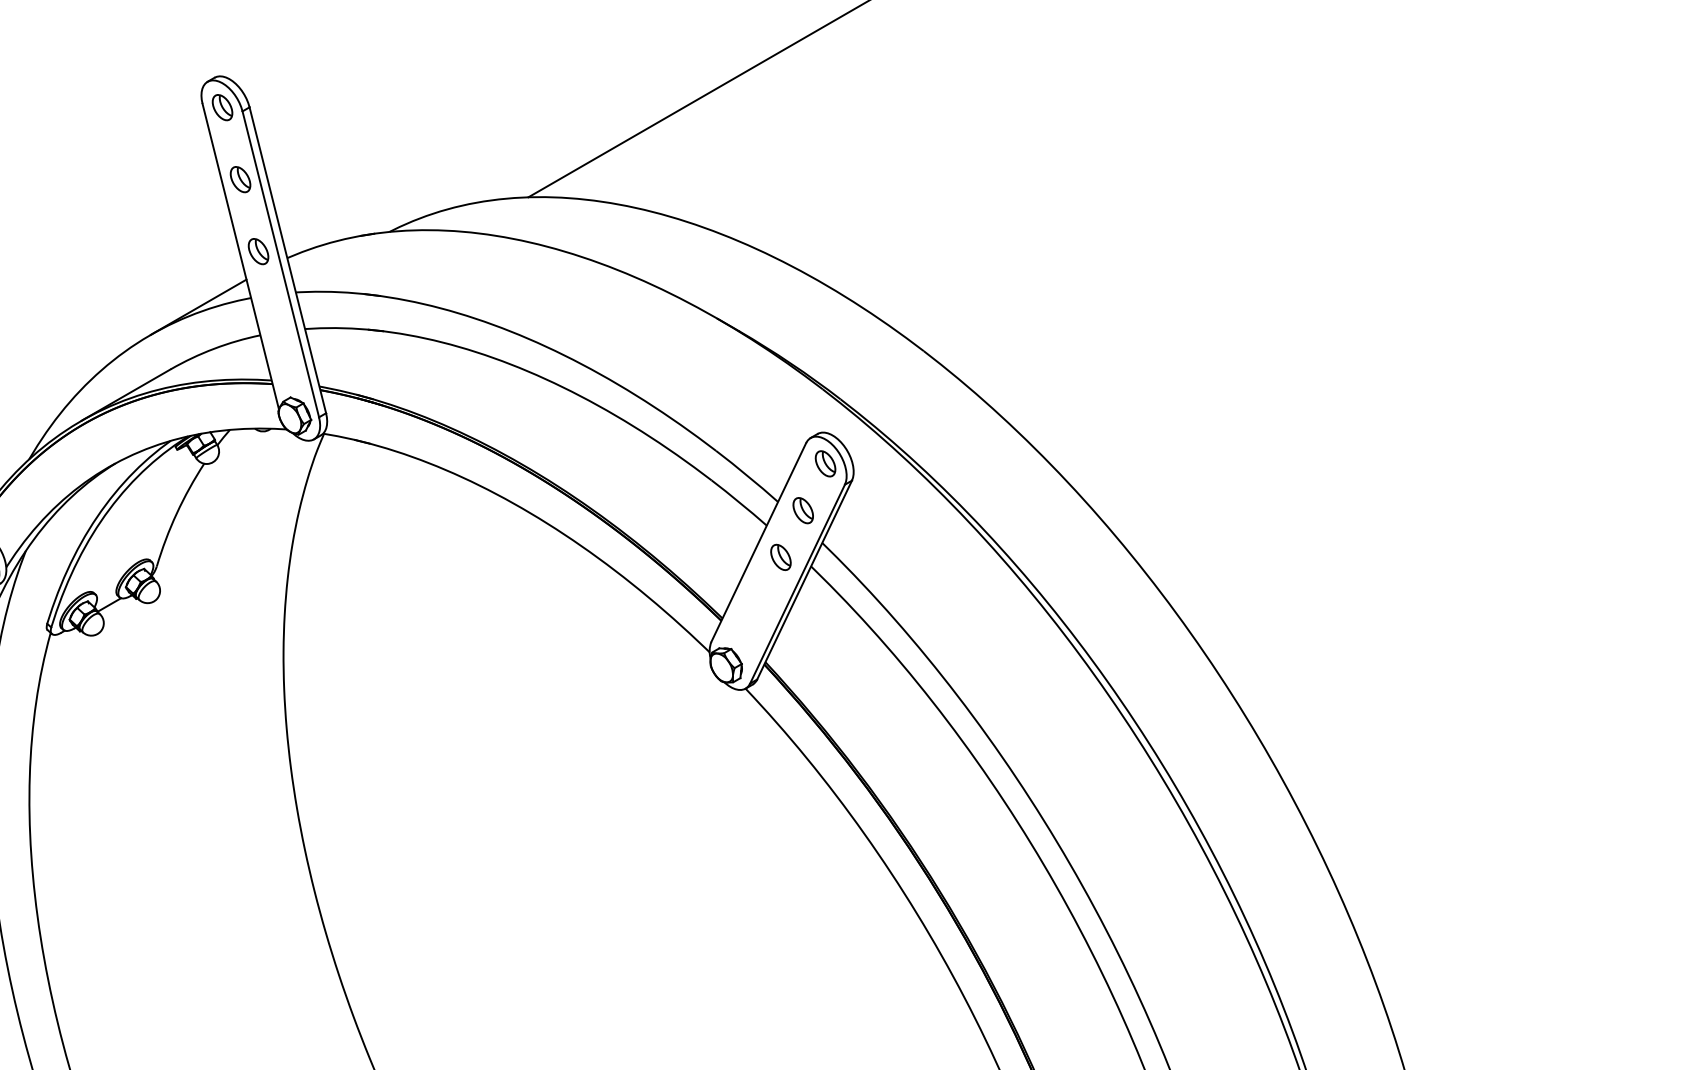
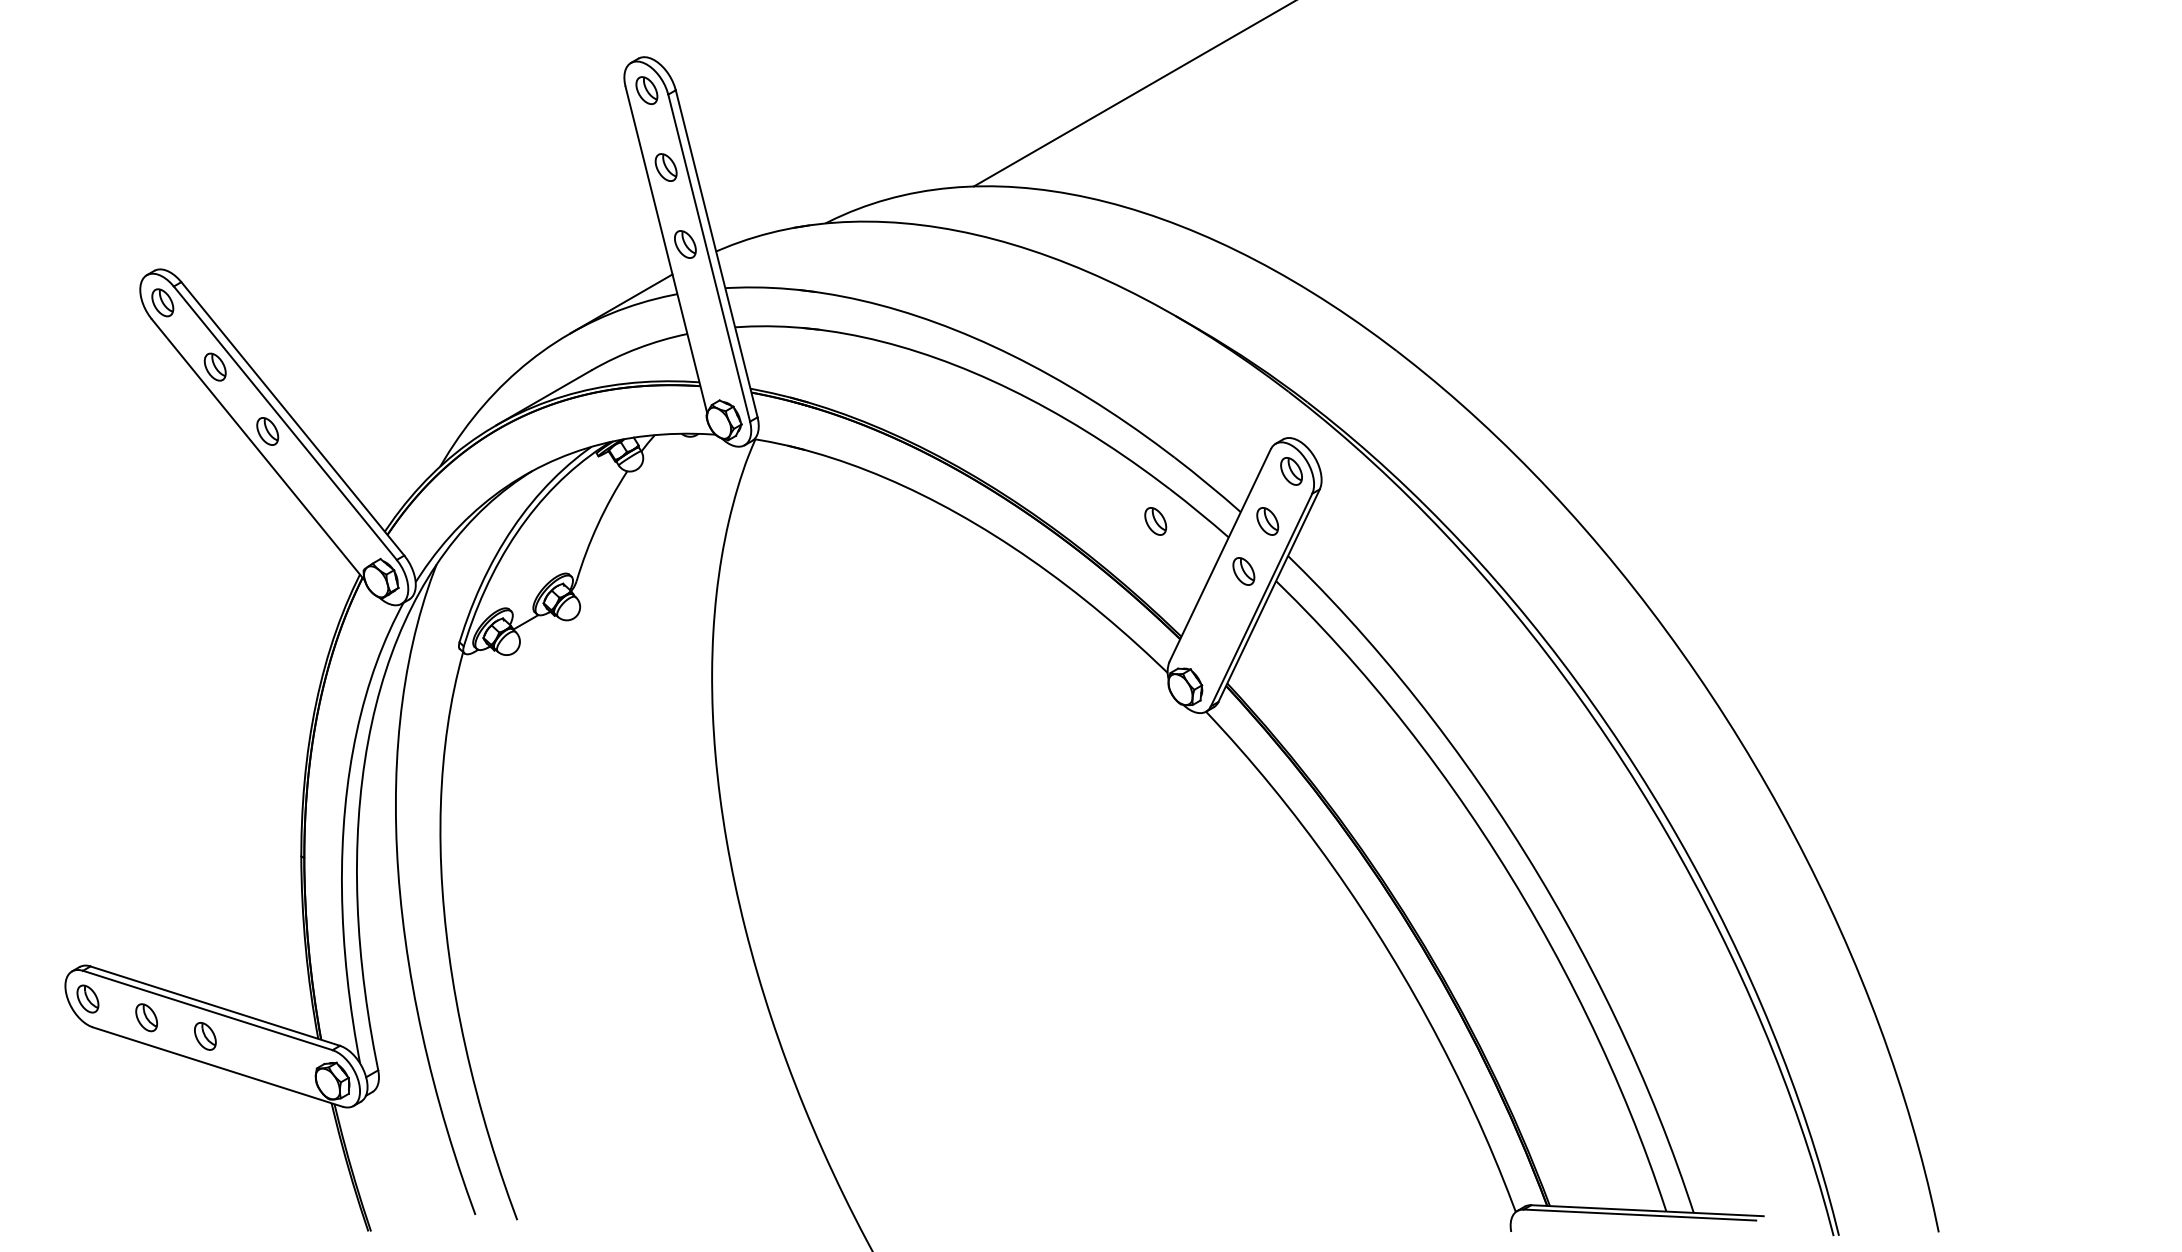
part: (698, 510) -> (1155, 521), added

